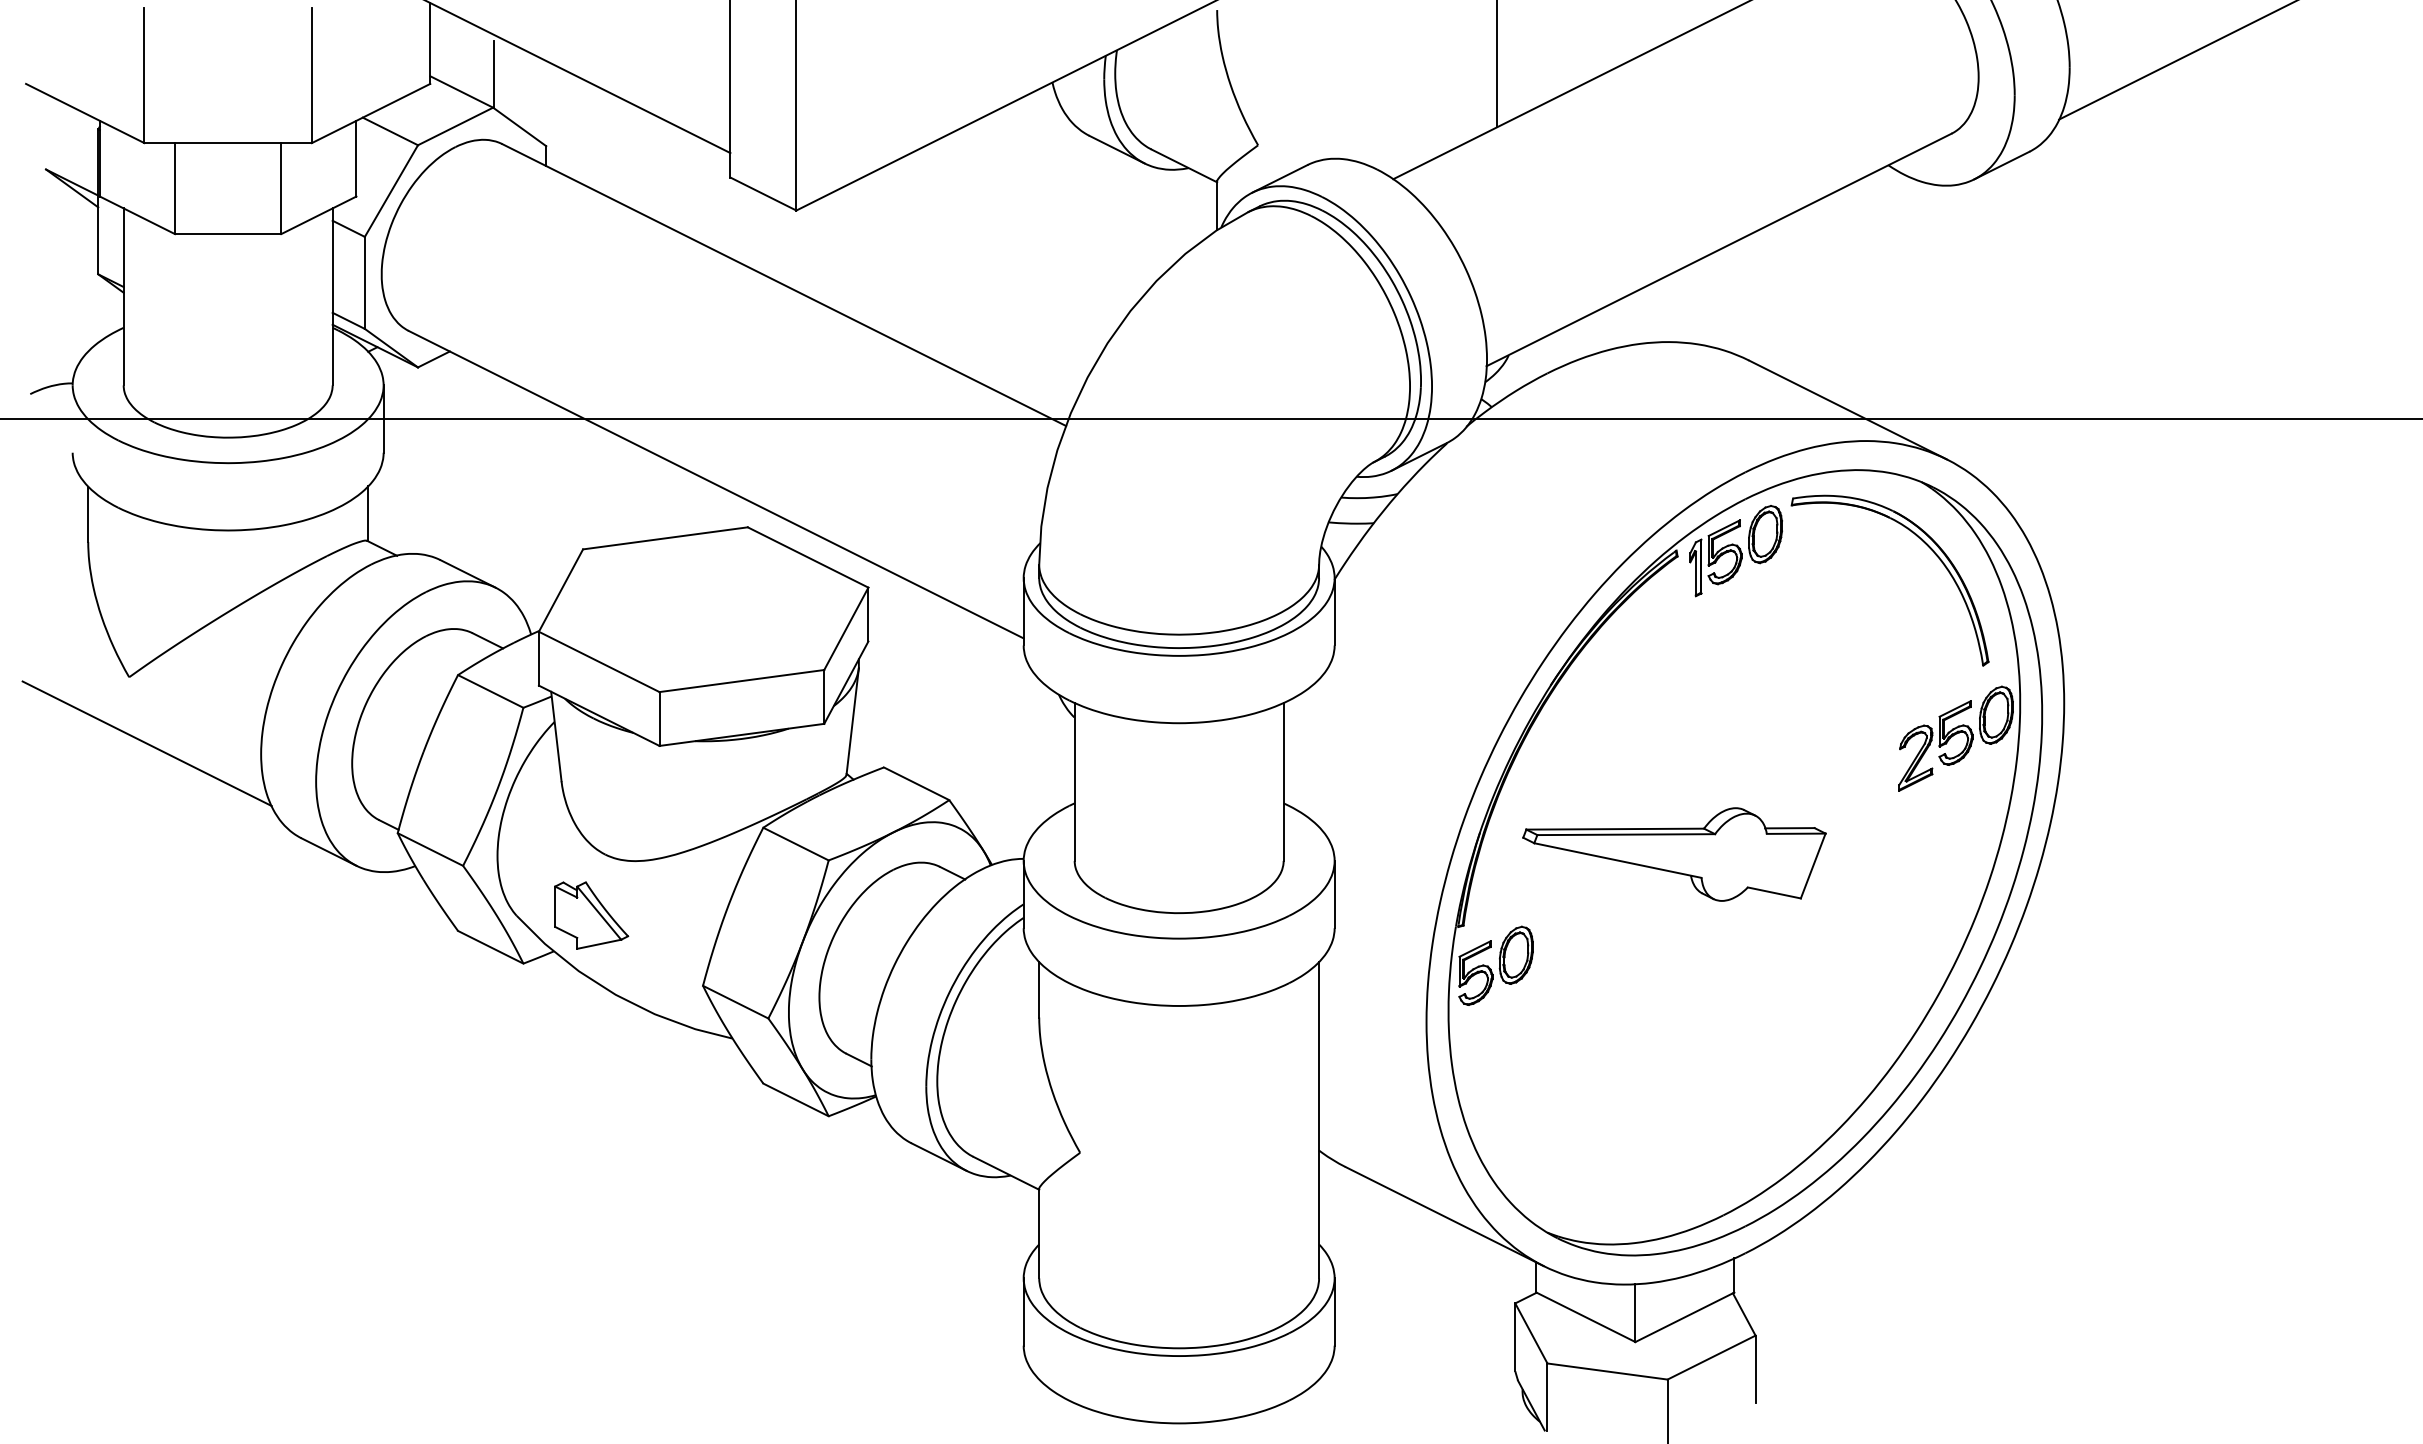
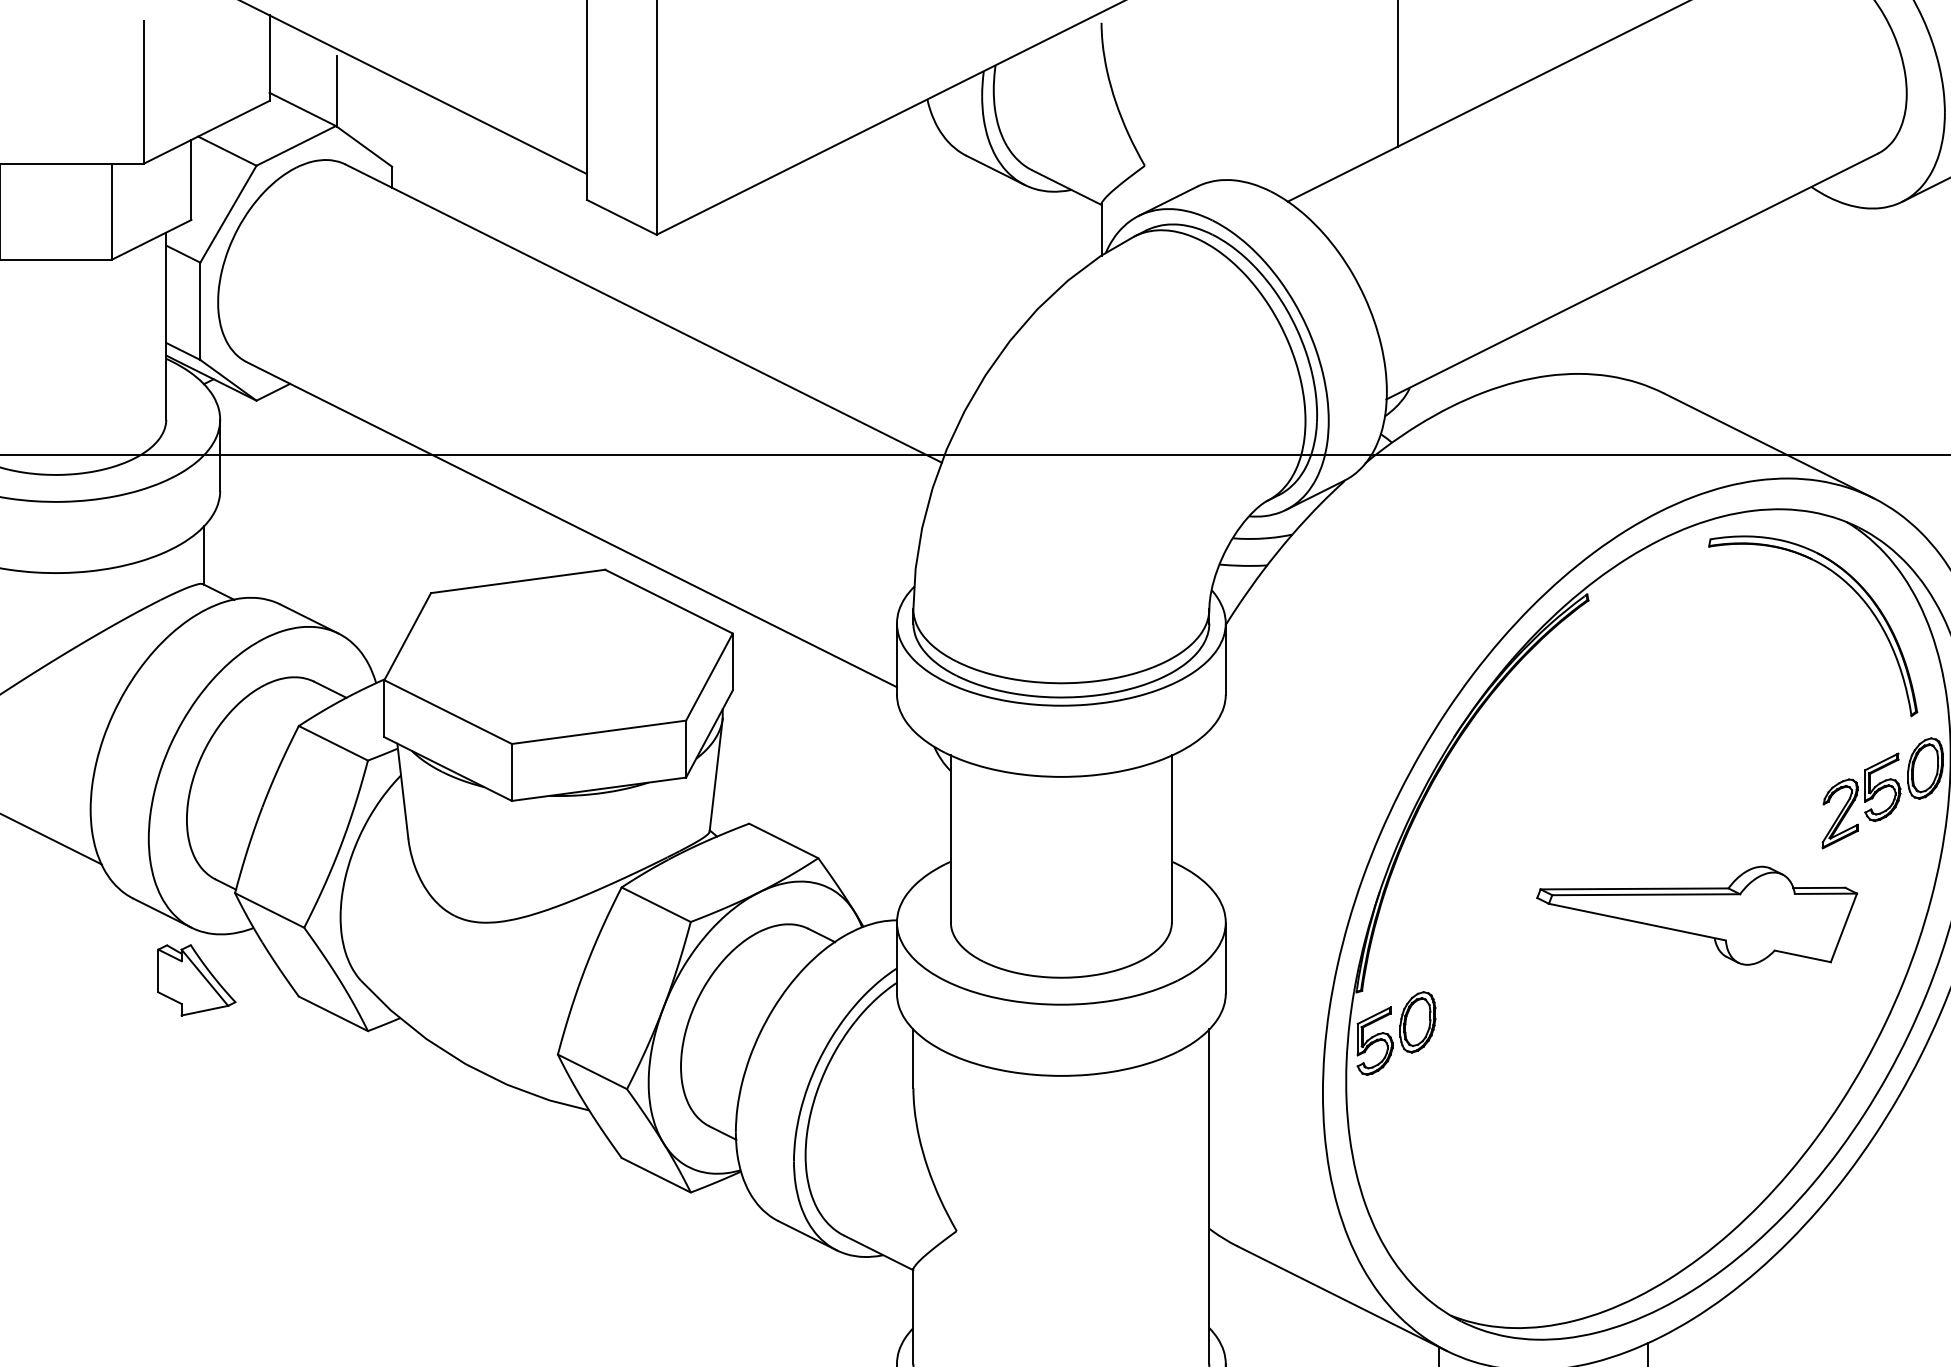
part: (1735, 551) -> (1649, 595), removed
part: (1674, 854) -> (1697, 915), moved
part: (591, 915) -> (196, 980), moved

